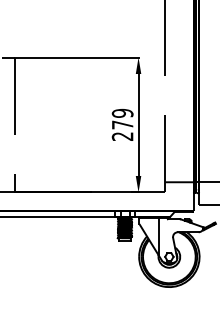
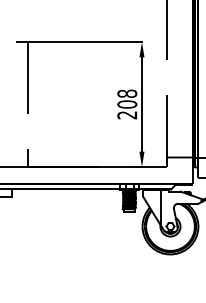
text: (122, 118) -> (127, 98), 279 -> 208

